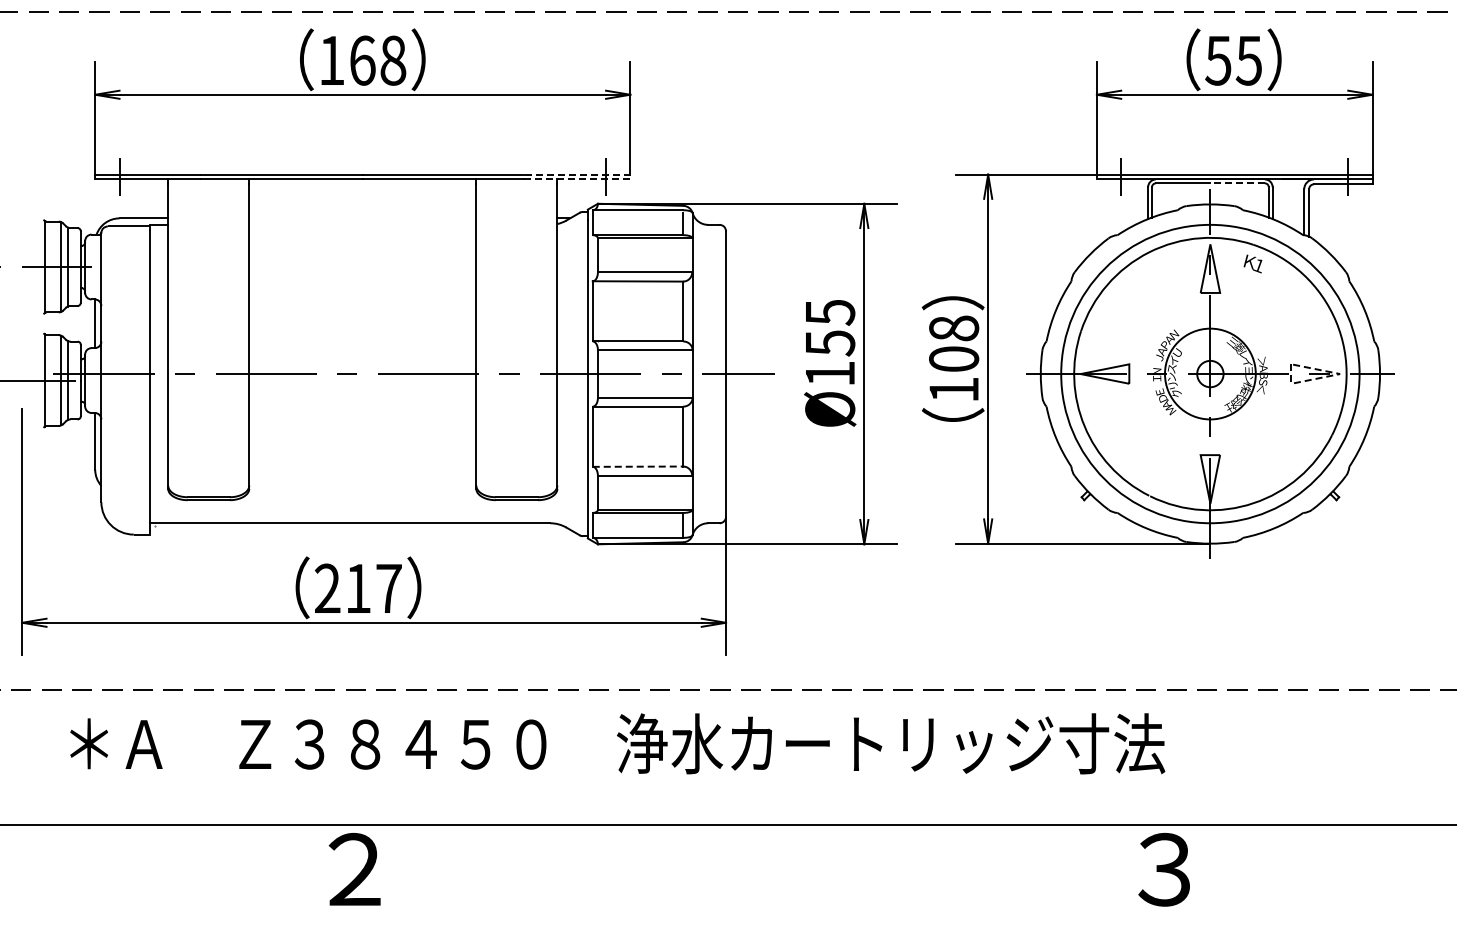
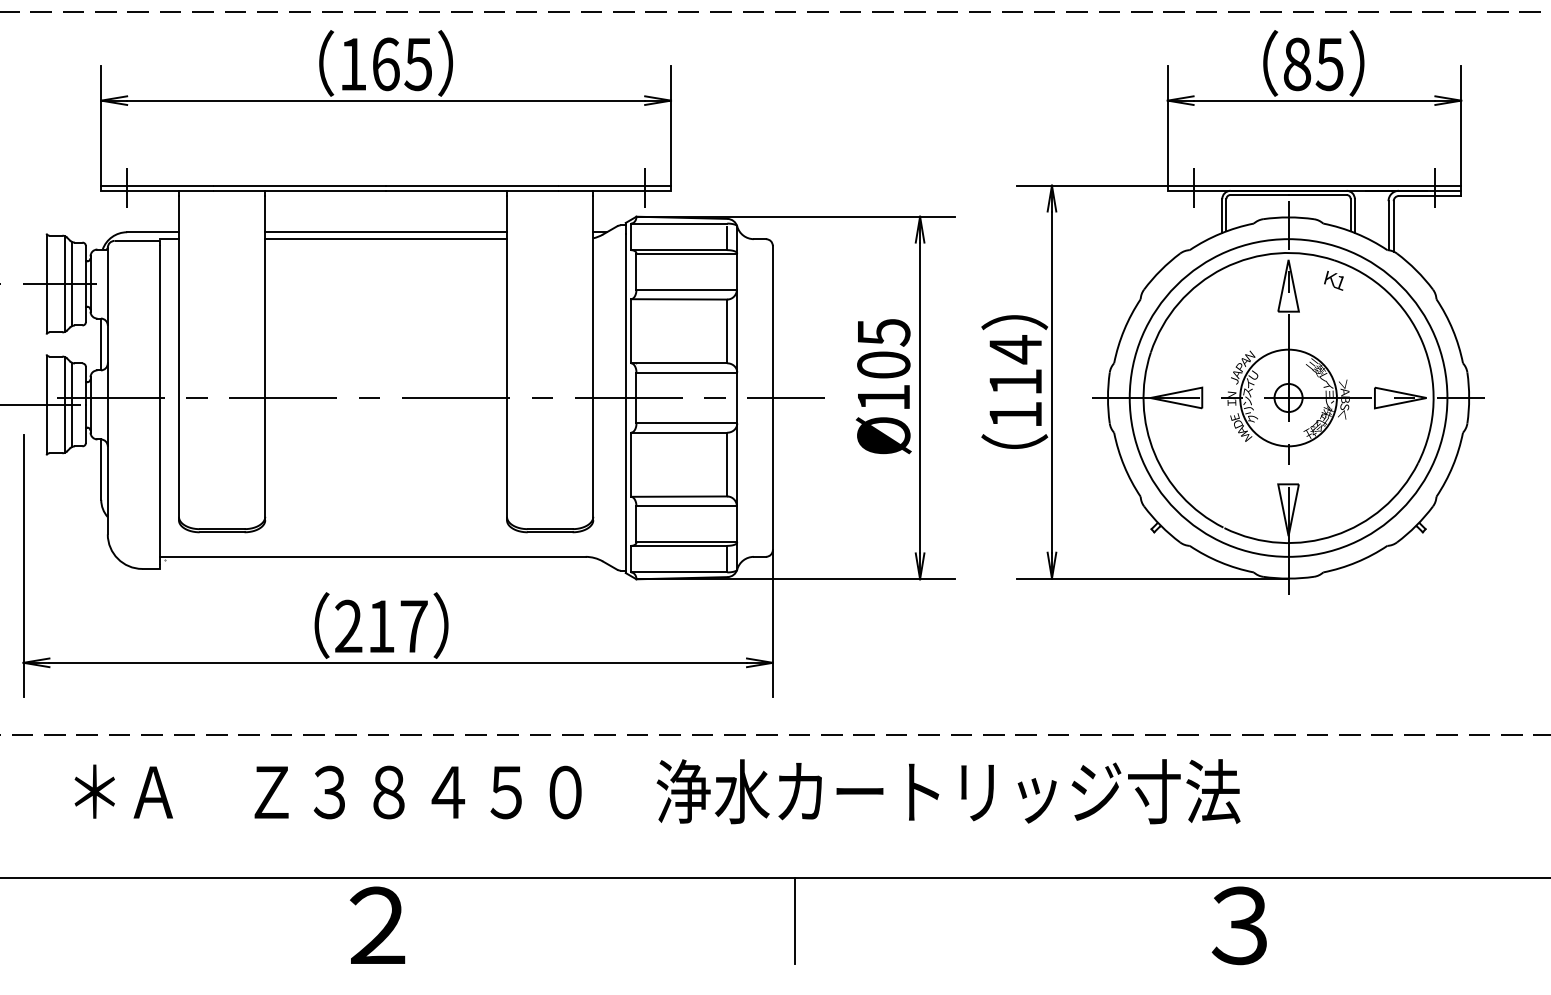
text: (392, 60) -> (417, 64), 168 -> 165
text: (1218, 60) -> (1297, 64), 55 -> 85
line: (630, 176) -> (671, 187), dashed -> solid
line: (1237, 183) -> (1317, 195), dashed -> solid
line: (362, 218) -> (385, 232), added
line: (362, 224) -> (385, 238), added
text: (954, 342) -> (1016, 364), 108 -> 114
text: (830, 343) -> (884, 365), Ø155 -> Ø105
line: (1330, 376) -> (1416, 400), dashed -> solid
line: (638, 466) -> (679, 496), dashed -> solid
line: (747, 864) -> (795, 920), added

